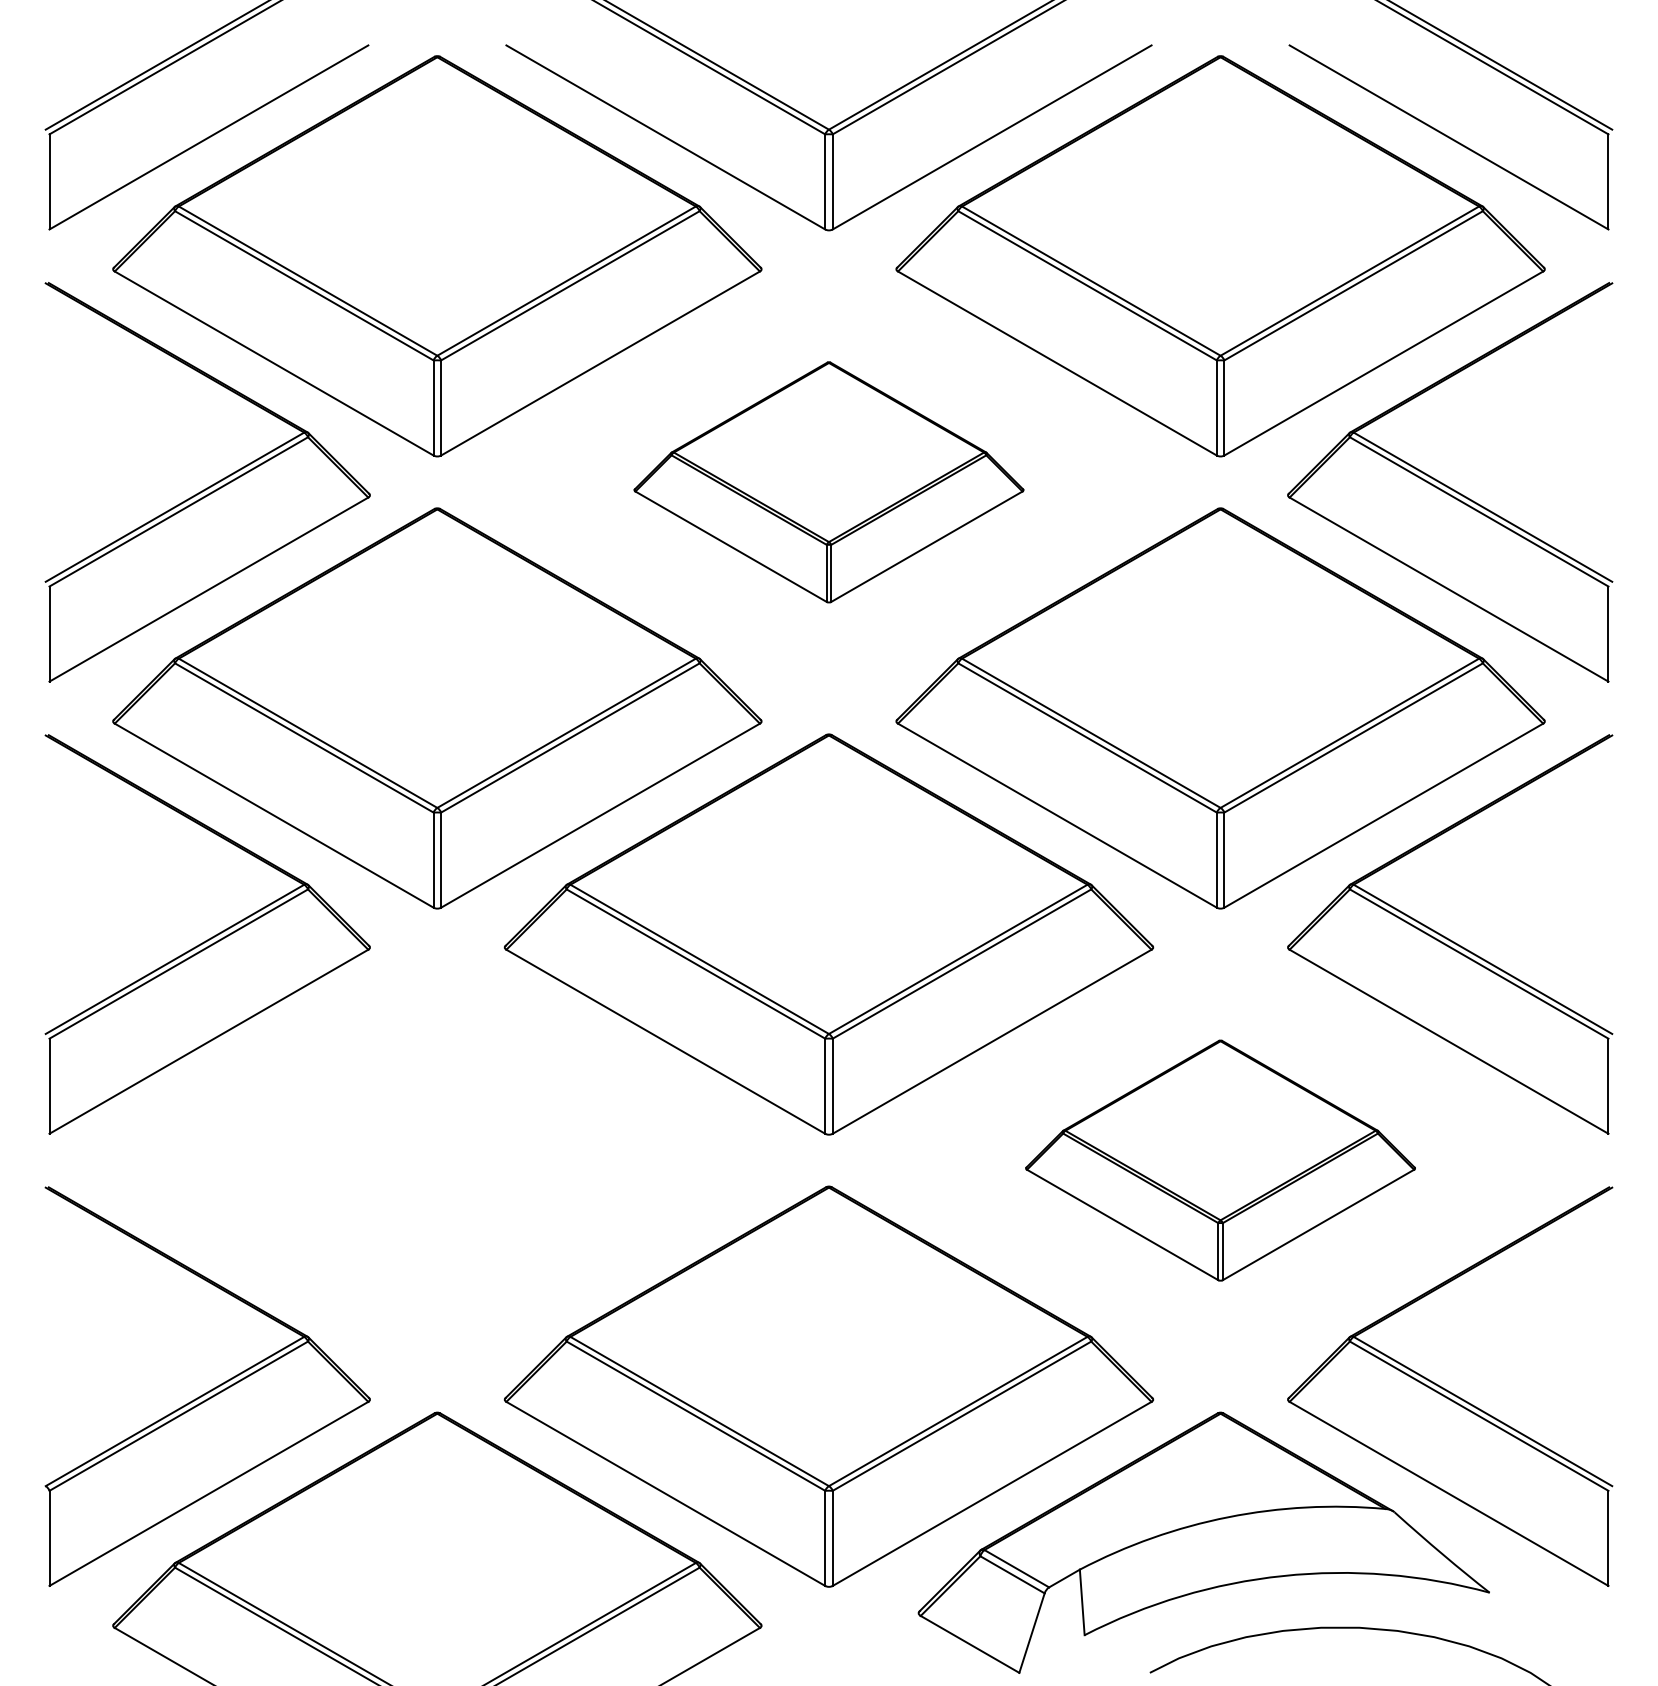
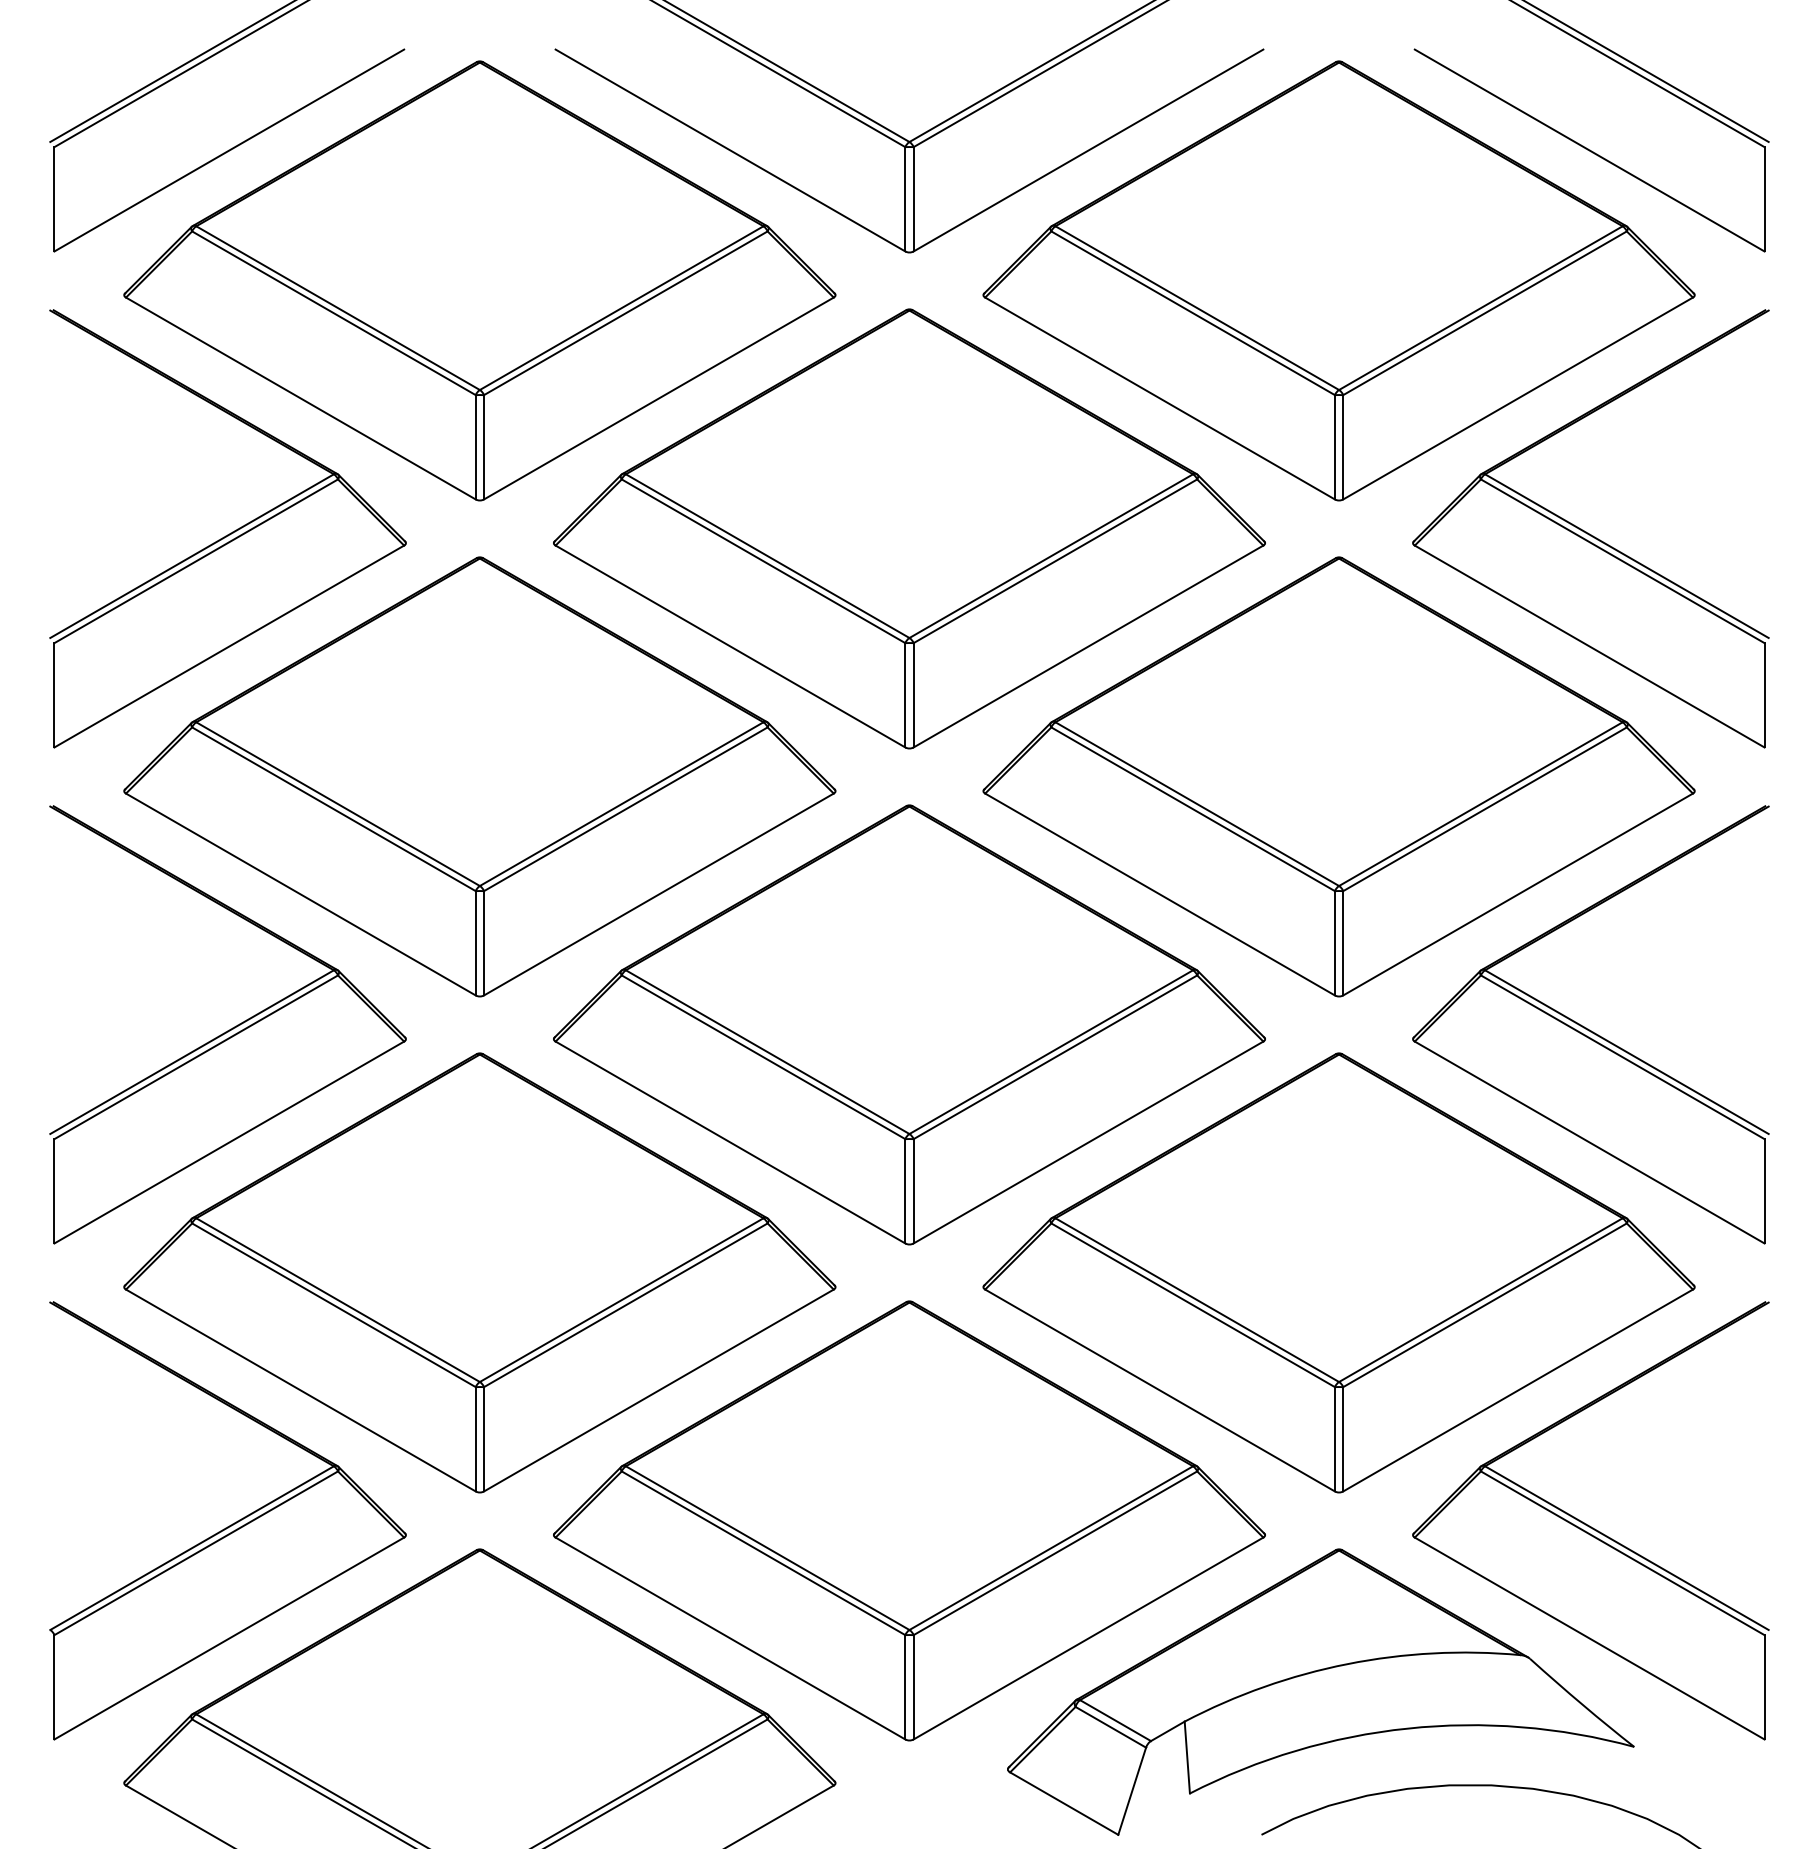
part: (829, 482) -> (909, 528), size x1.67
part: (437, 1160) -> (479, 1272), added
part: (1220, 1160) -> (1338, 1272), size x1.67

